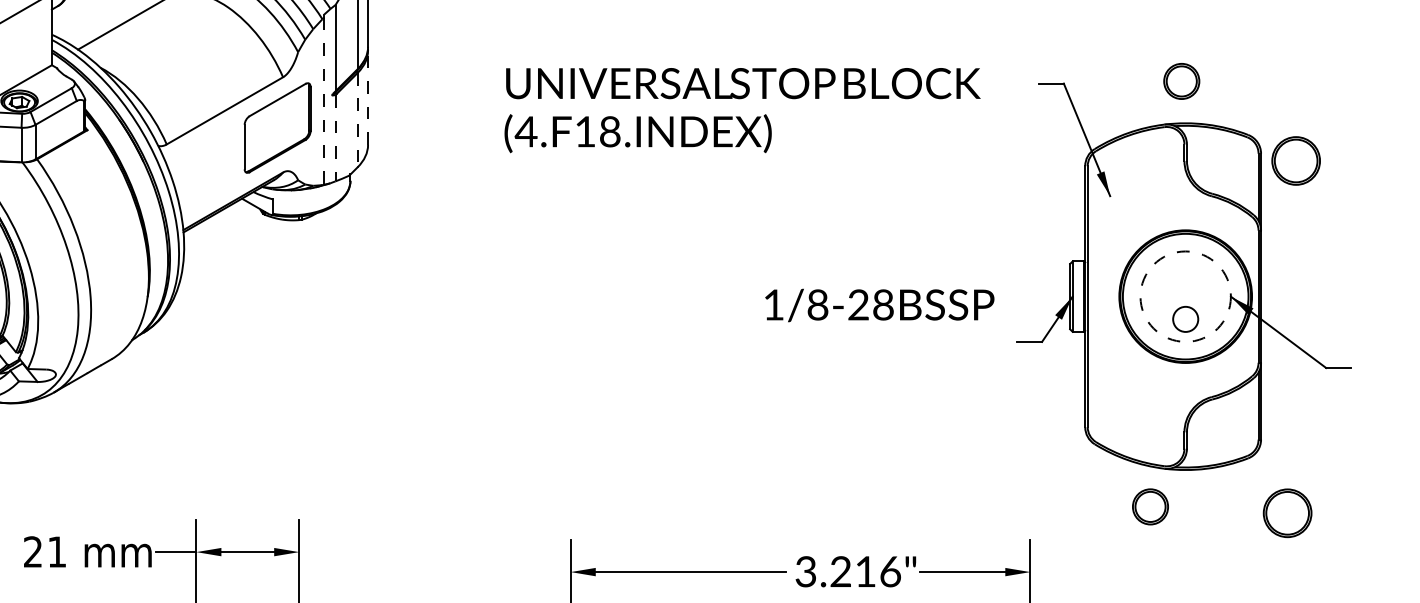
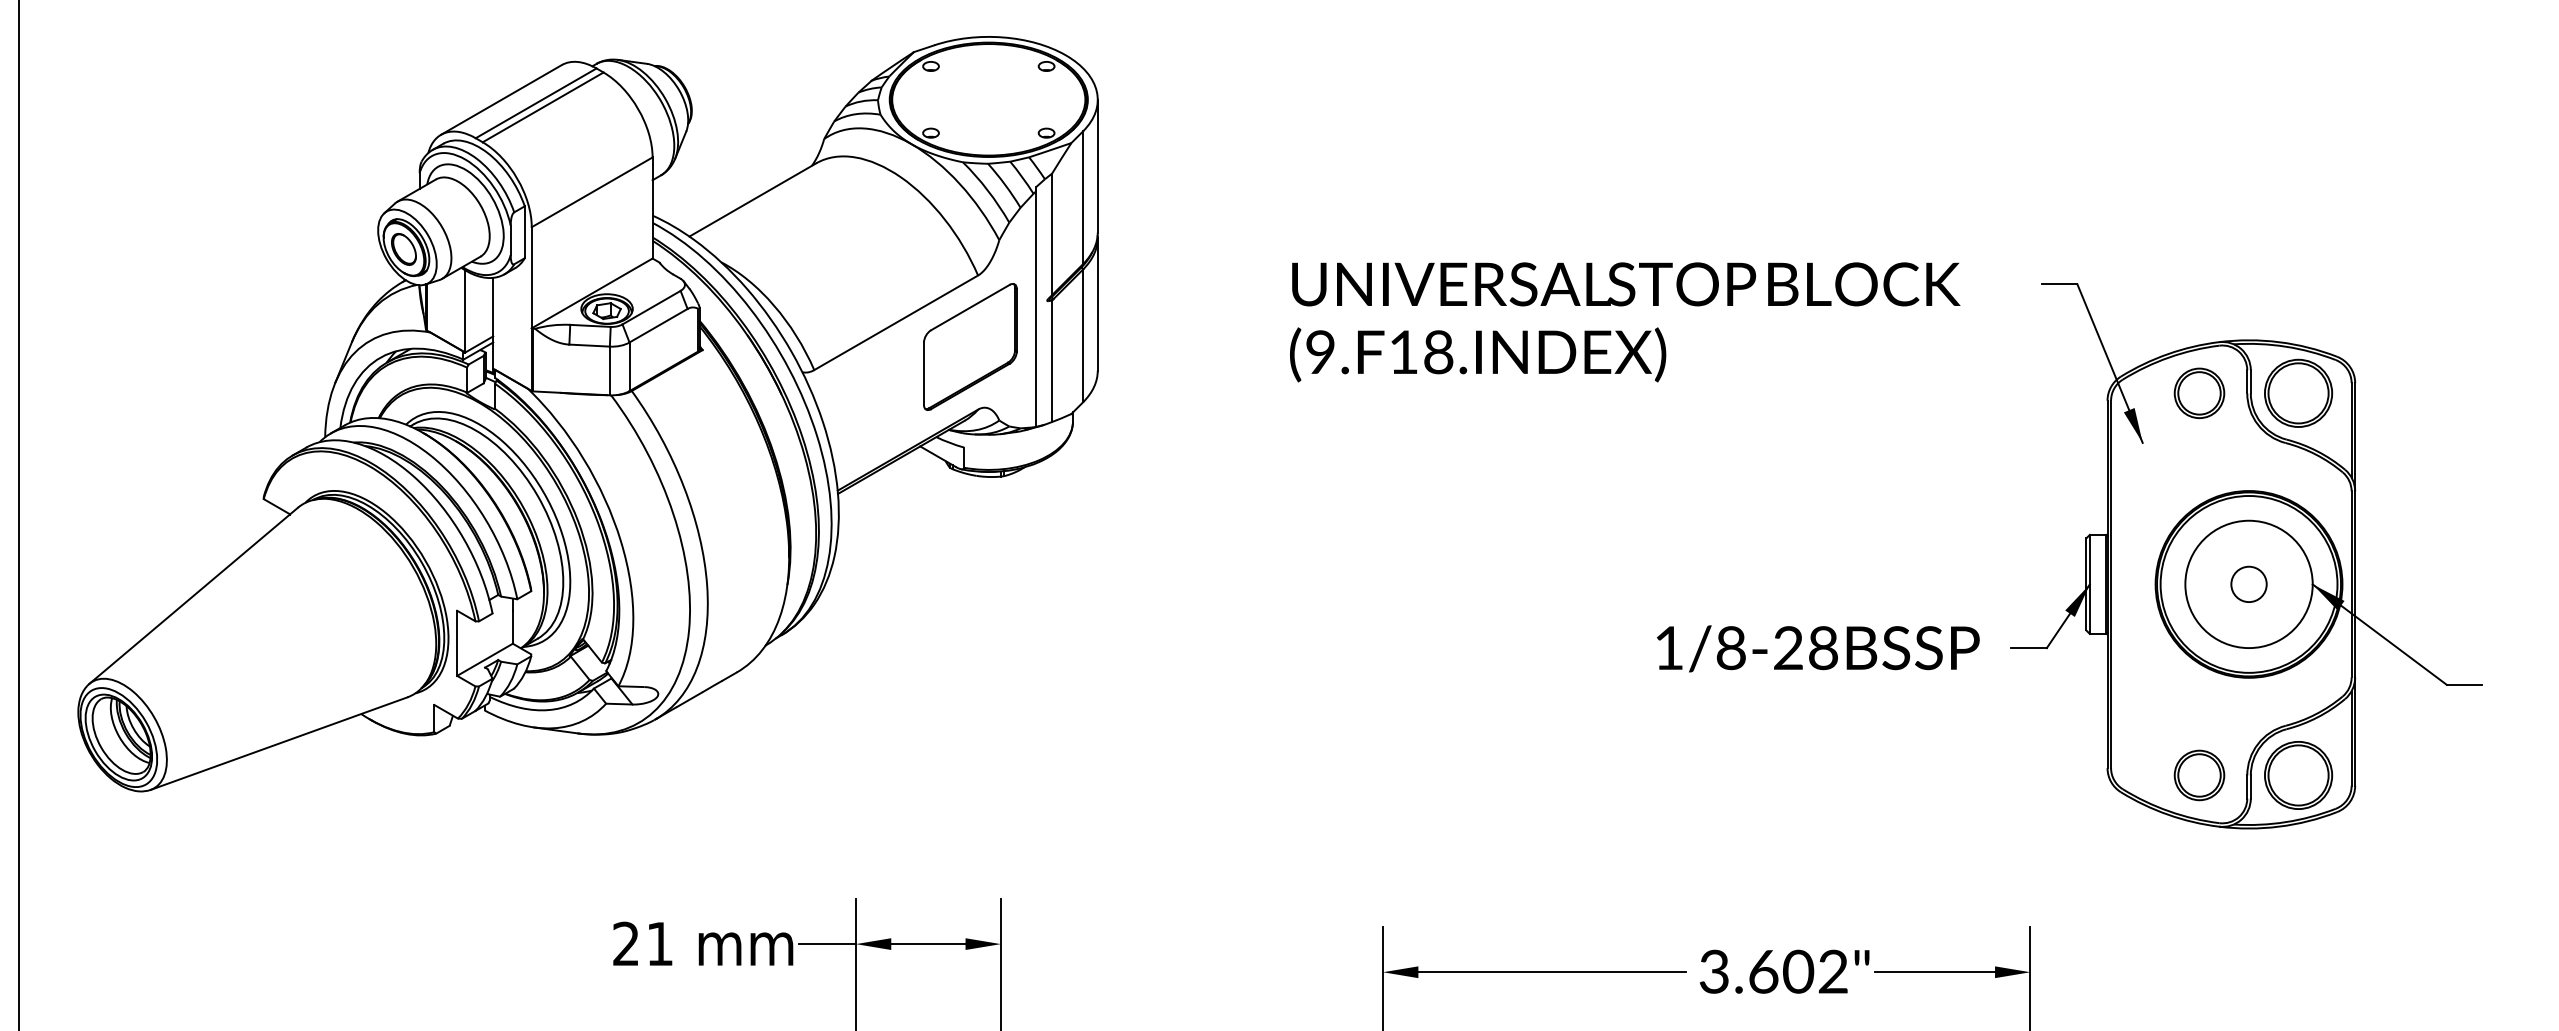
part: (1181, 80) -> (2199, 392), moved
line: (367, 97) -> (1097, 303), dashed -> solid
line: (324, 101) -> (1036, 309), dashed -> solid
line: (357, 120) -> (1083, 336), dashed -> solid
text: (526, 131) -> (1320, 351), (4.F18.INDEX) -> (9.F18.INDEX)
line: (335, 138) -> (1052, 361), dashed -> solid
part: (1296, 160) -> (2298, 392), moved
circle: (1185, 296) -> (2248, 584), dashed -> solid
text: (879, 305) -> (1818, 648), moved
circle: (1185, 318) -> (2248, 583), moved
part: (1150, 506) -> (2199, 775), moved
part: (1287, 513) -> (2298, 775), moved
text: (865, 571) -> (1798, 971), 3.216" -> 3.602"

